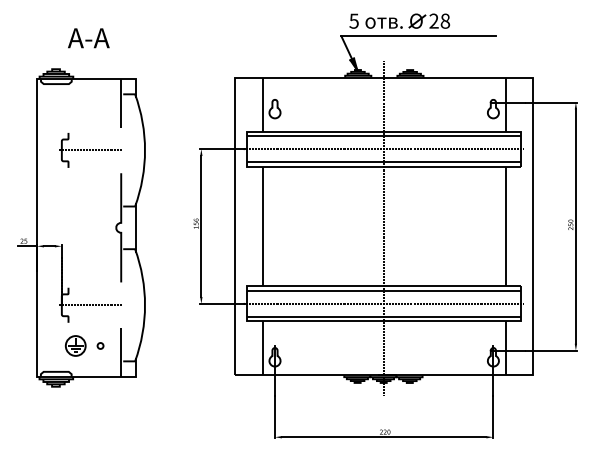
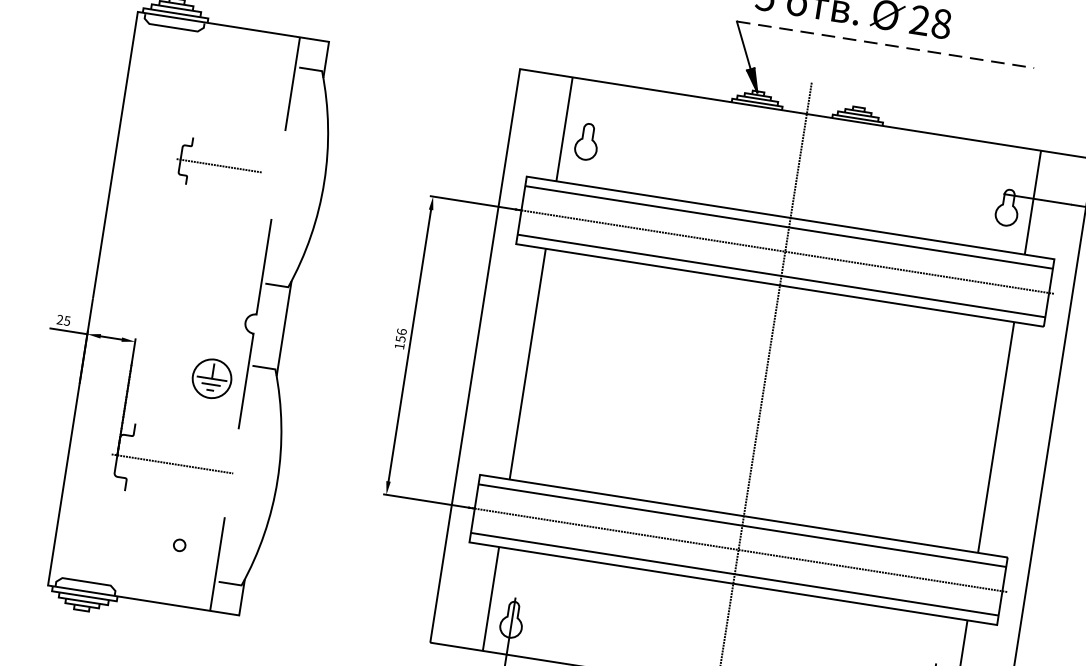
line: (419, 36) -> (887, 45), solid -> dashed
part: (90, 150) -> (219, 165), size x0.7
part: (75, 345) -> (211, 377), moved

